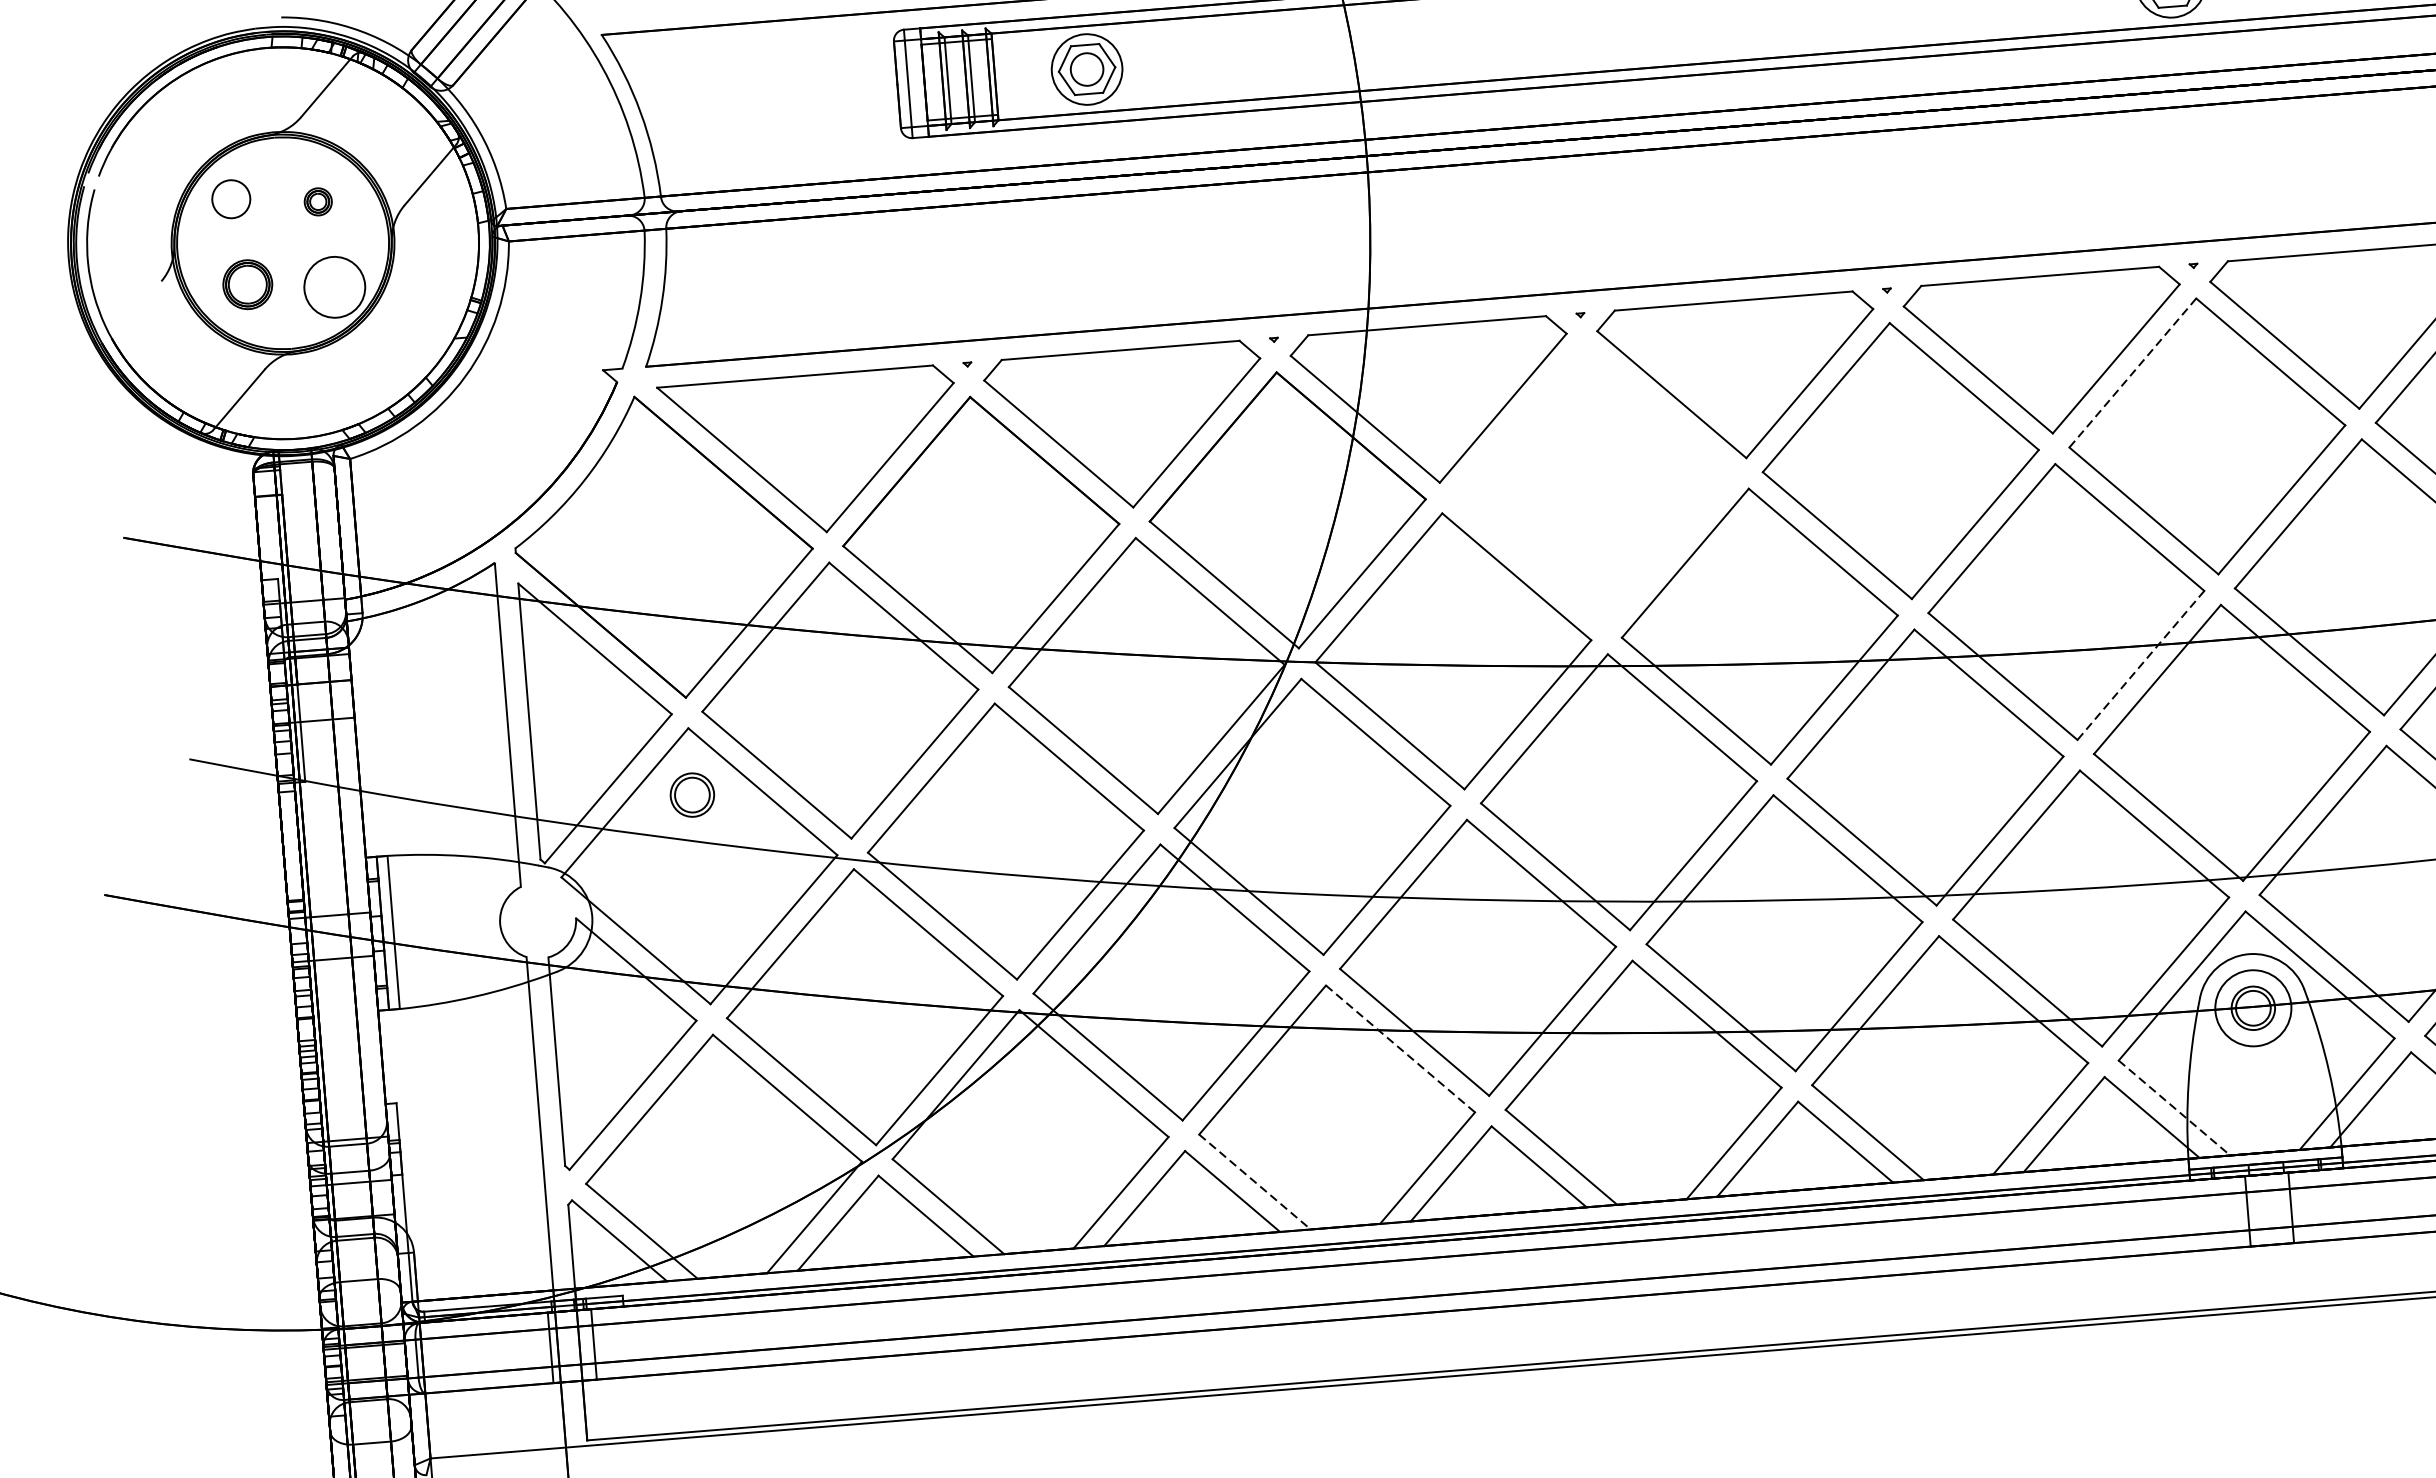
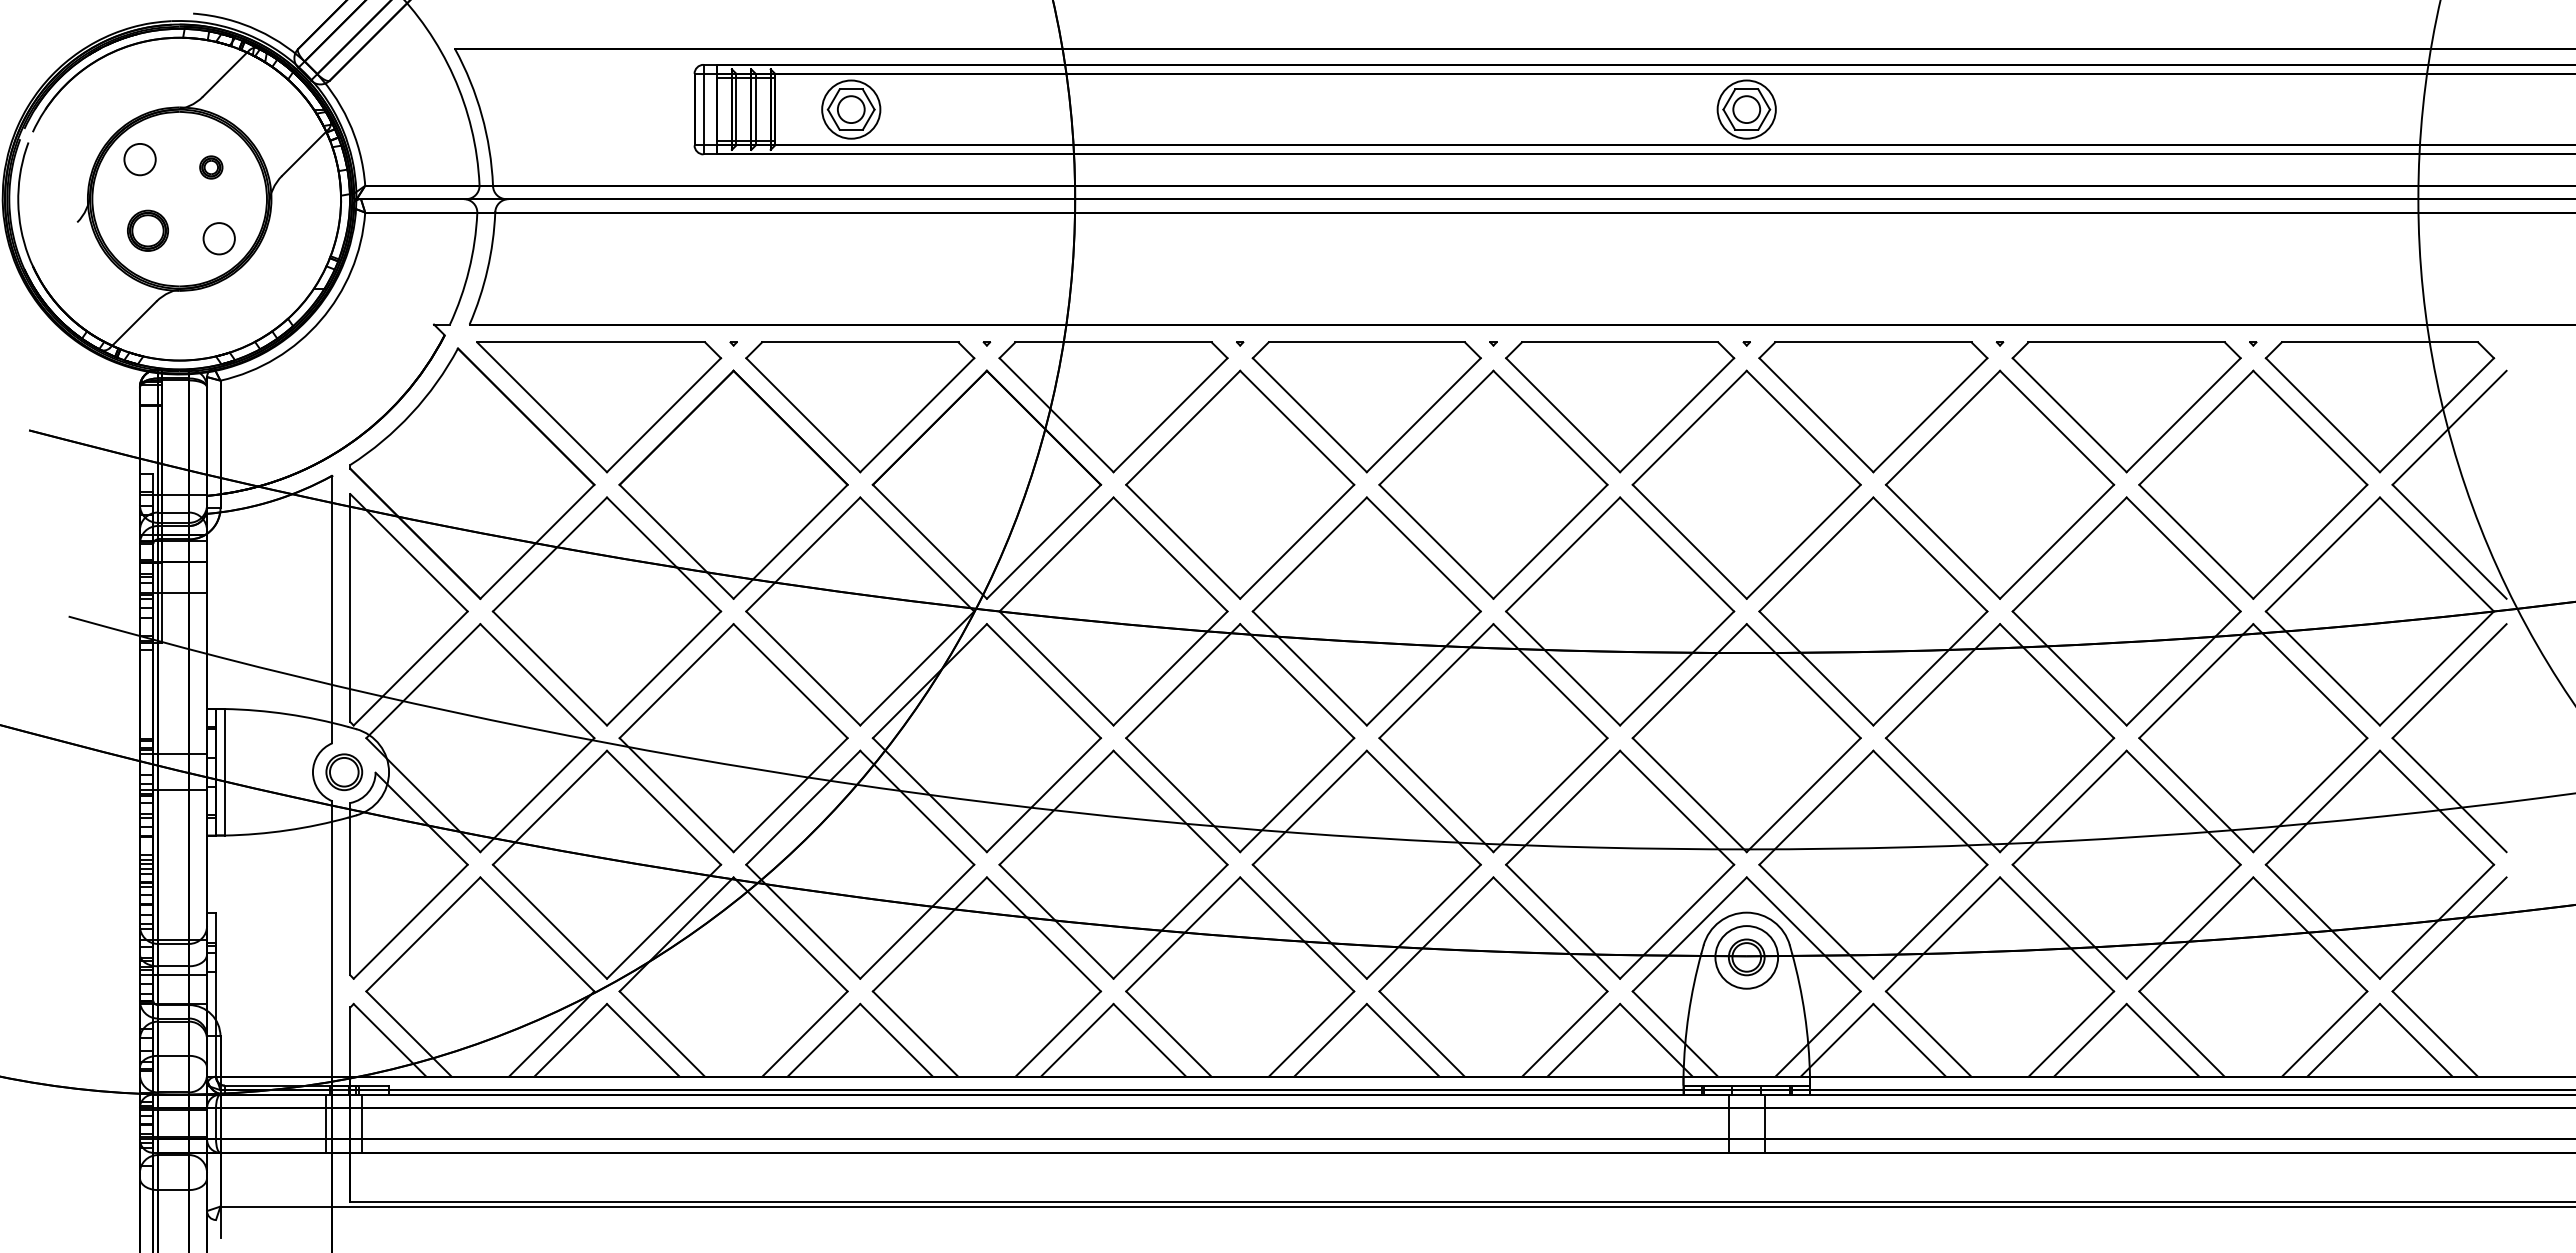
circle: (333, 287) -> (218, 238), size x0.62
line: (2132, 372) -> (1689, 427), dashed -> solid
part: (1594, 485) -> (1240, 484), added
line: (2141, 665) -> (1677, 668), dashed -> solid
part: (692, 795) -> (344, 772), moved
line: (1400, 1049) -> (1043, 934), dashed -> solid
line: (2174, 1108) -> (1675, 1034), dashed -> solid
line: (1254, 1182) -> (915, 1034), dashed -> solid

